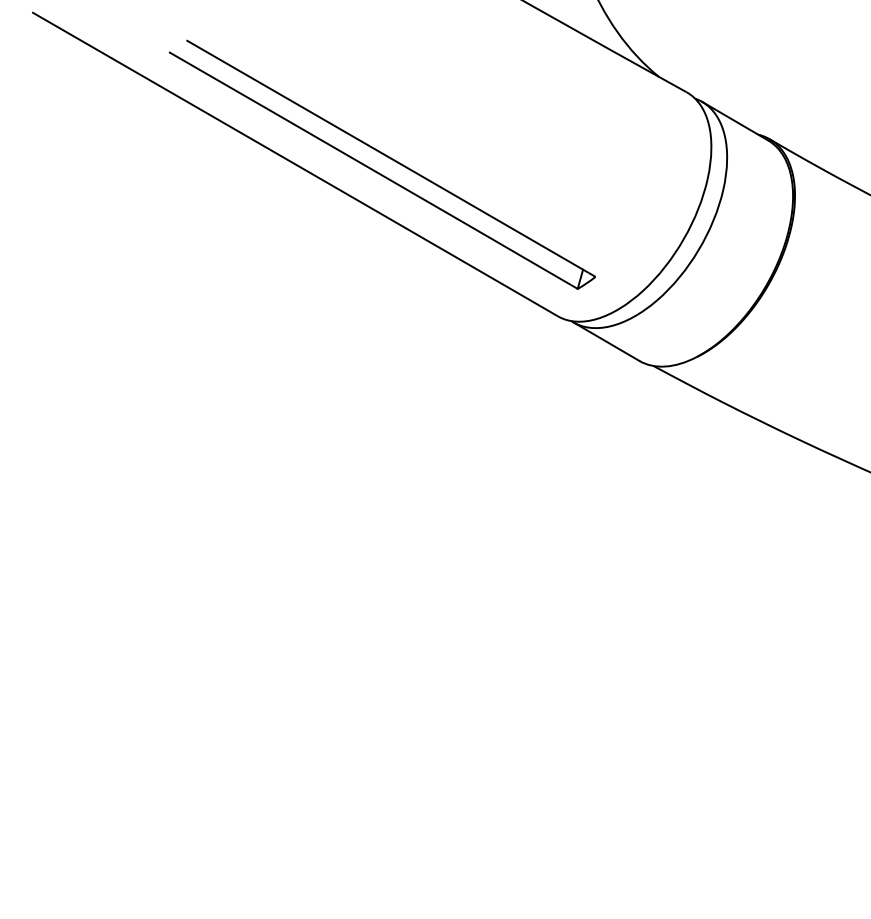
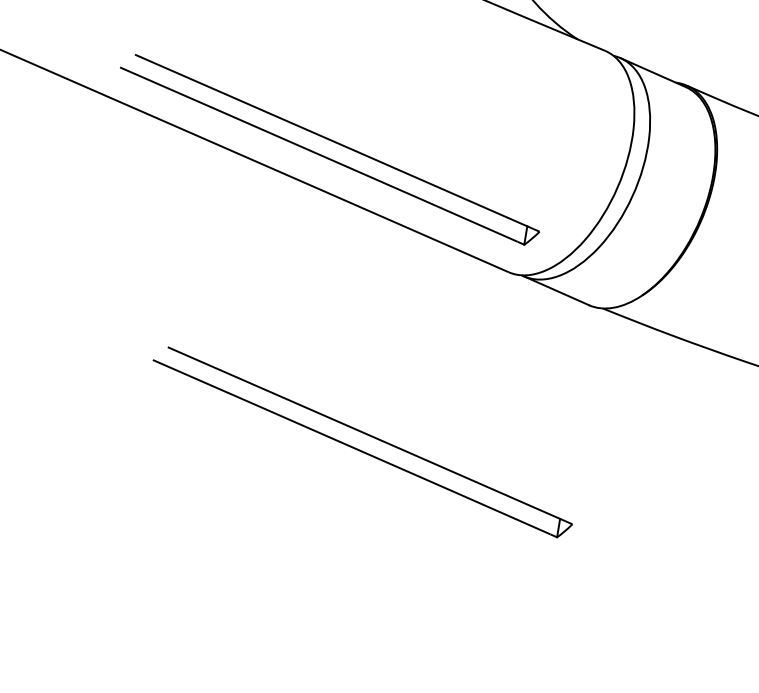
part: (377, 486) -> (358, 449), added

